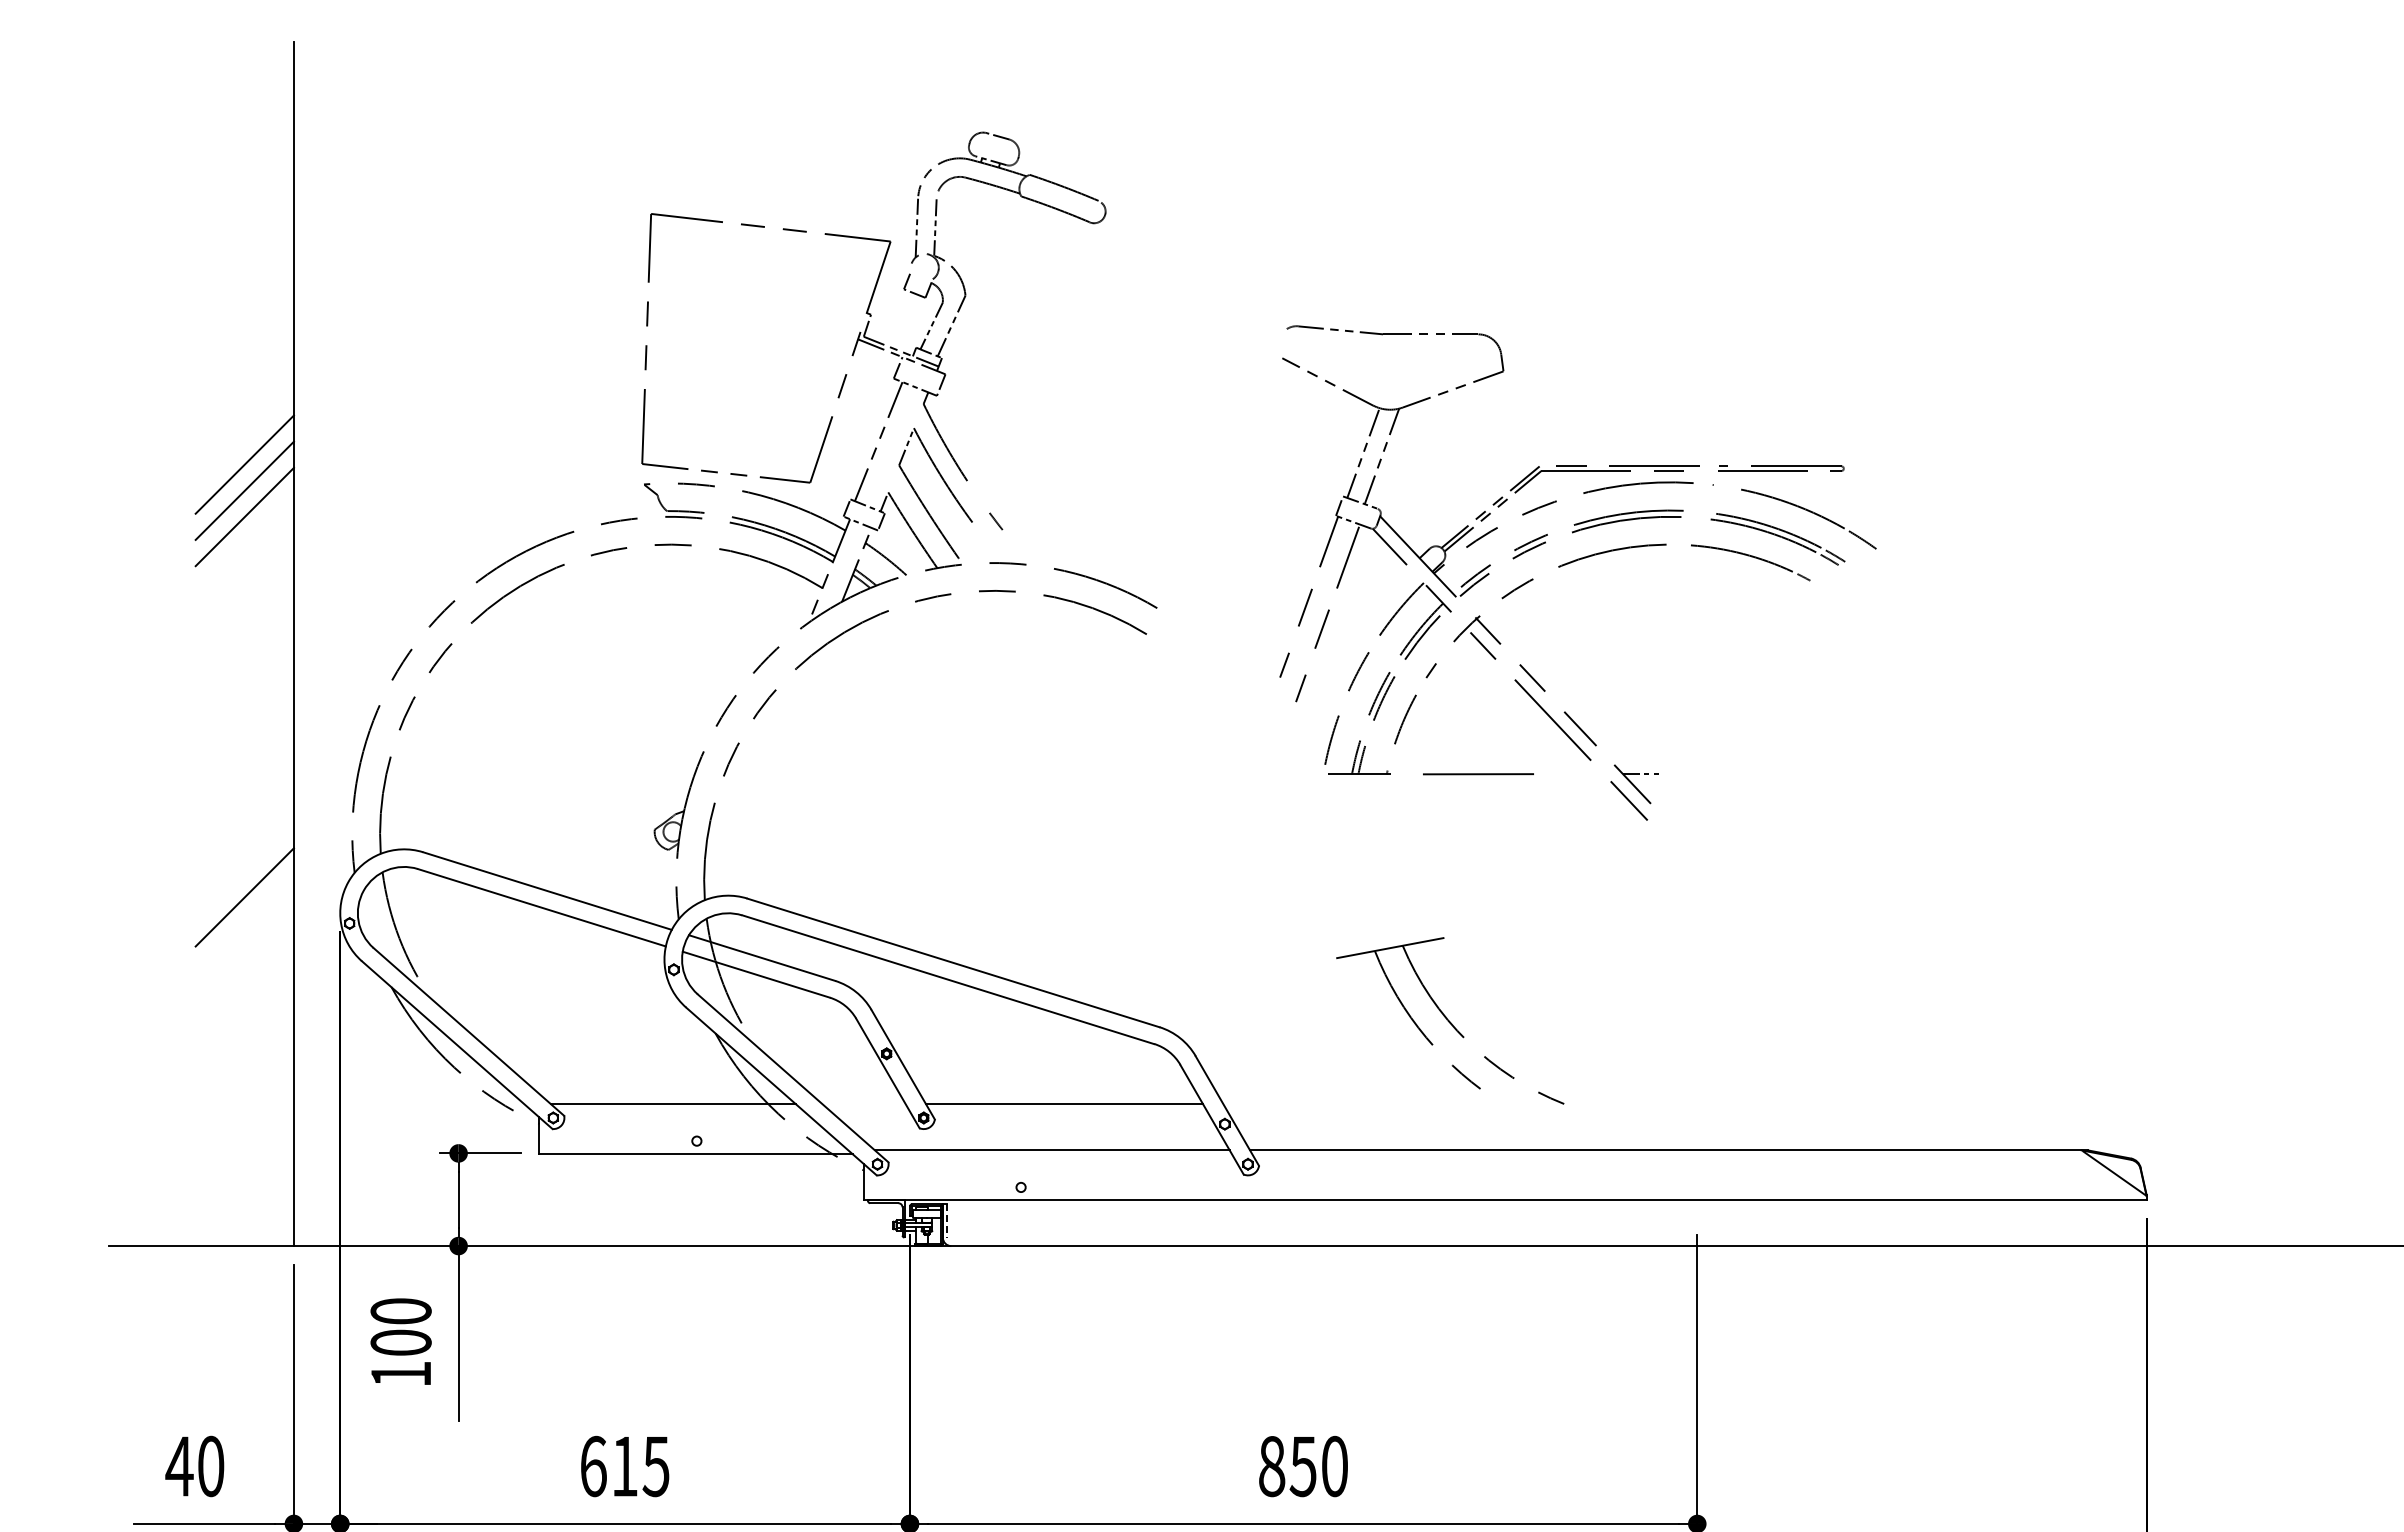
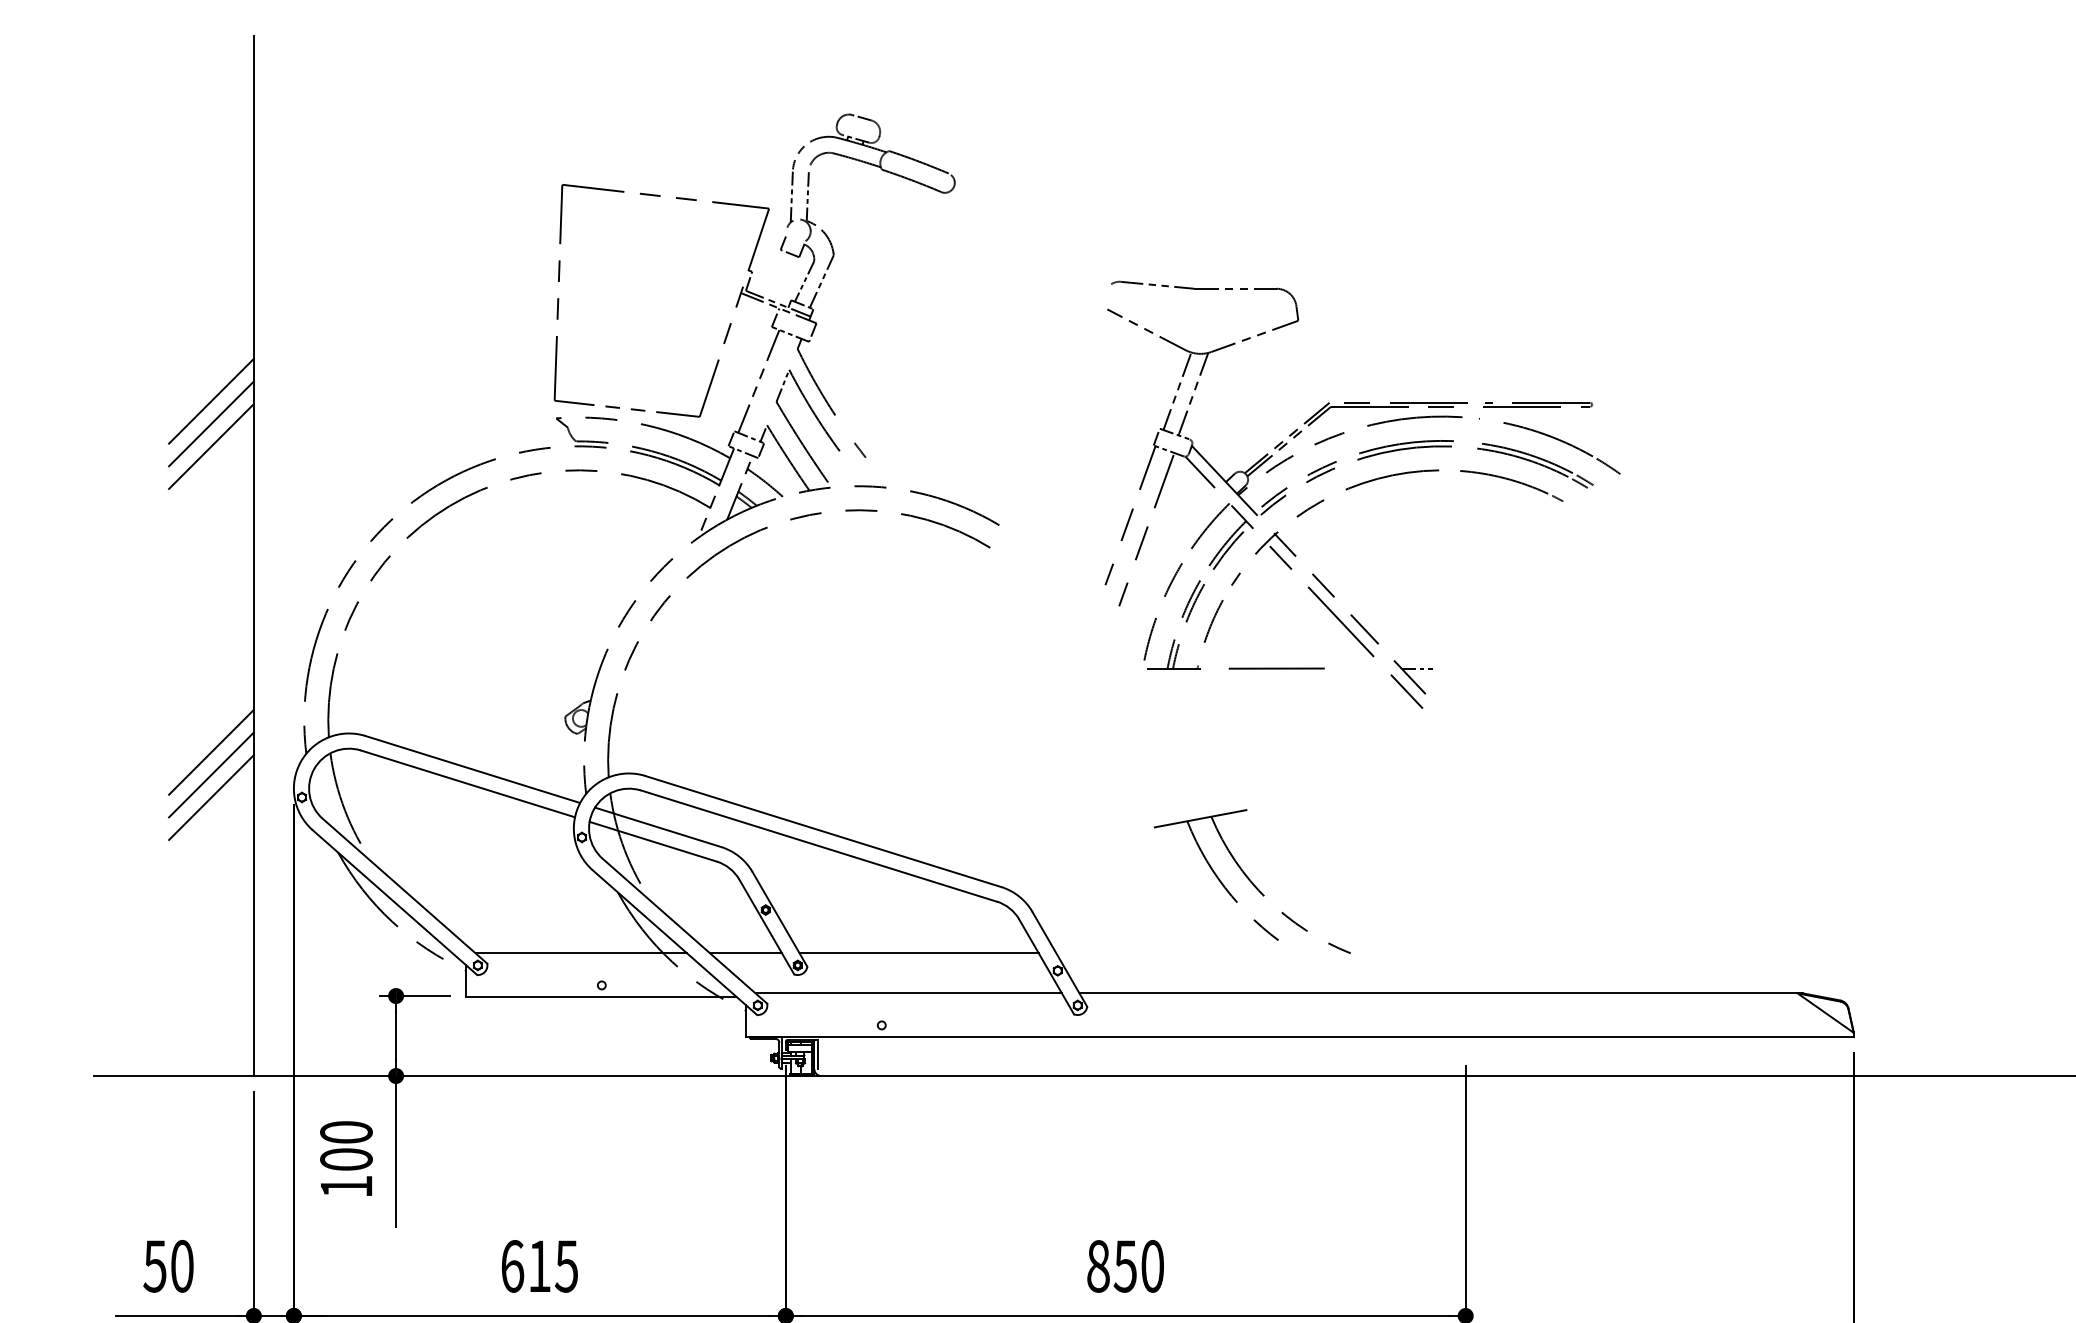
line: (244, 871) -> (211, 752), added
line: (244, 923) -> (211, 797), added
line: (863, 1104) -> (745, 953), added
line: (947, 1221) -> (818, 1054), dashed -> solid
text: (179, 1466) -> (155, 1266), 40 -> 50

